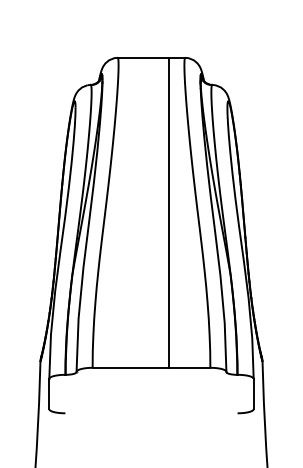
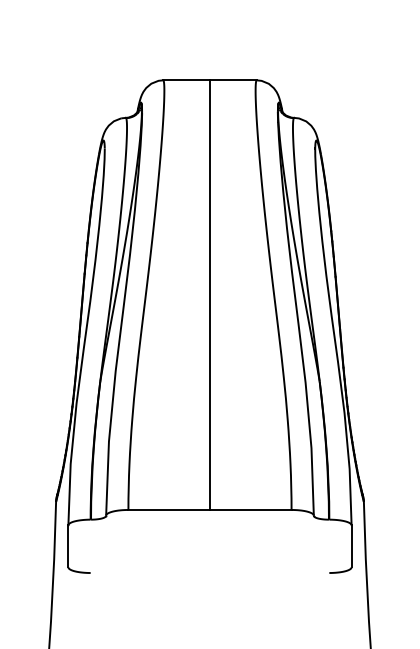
line: (168, 212) -> (210, 294), moved

